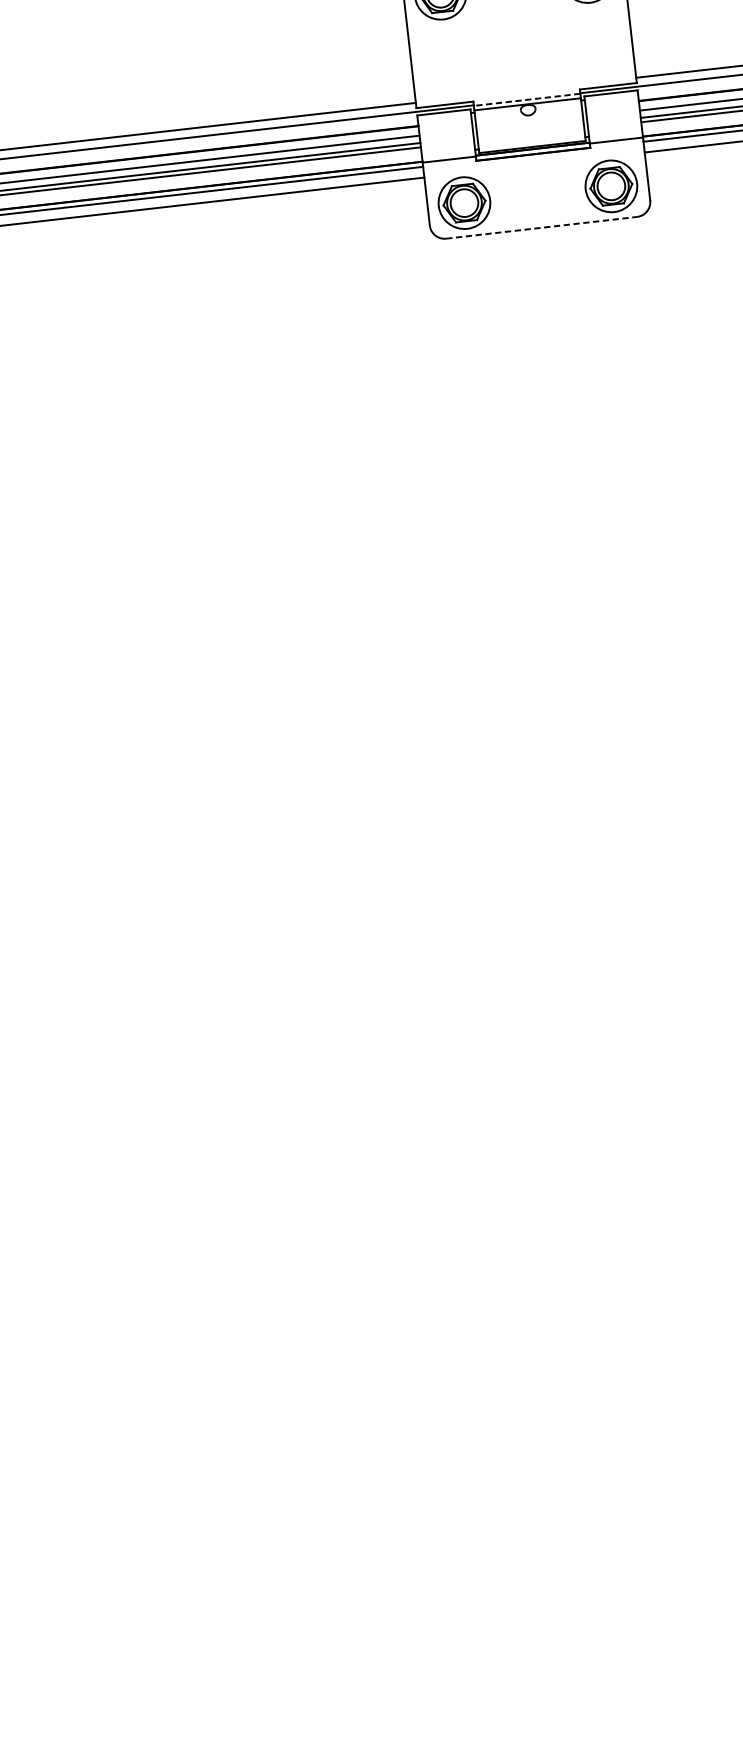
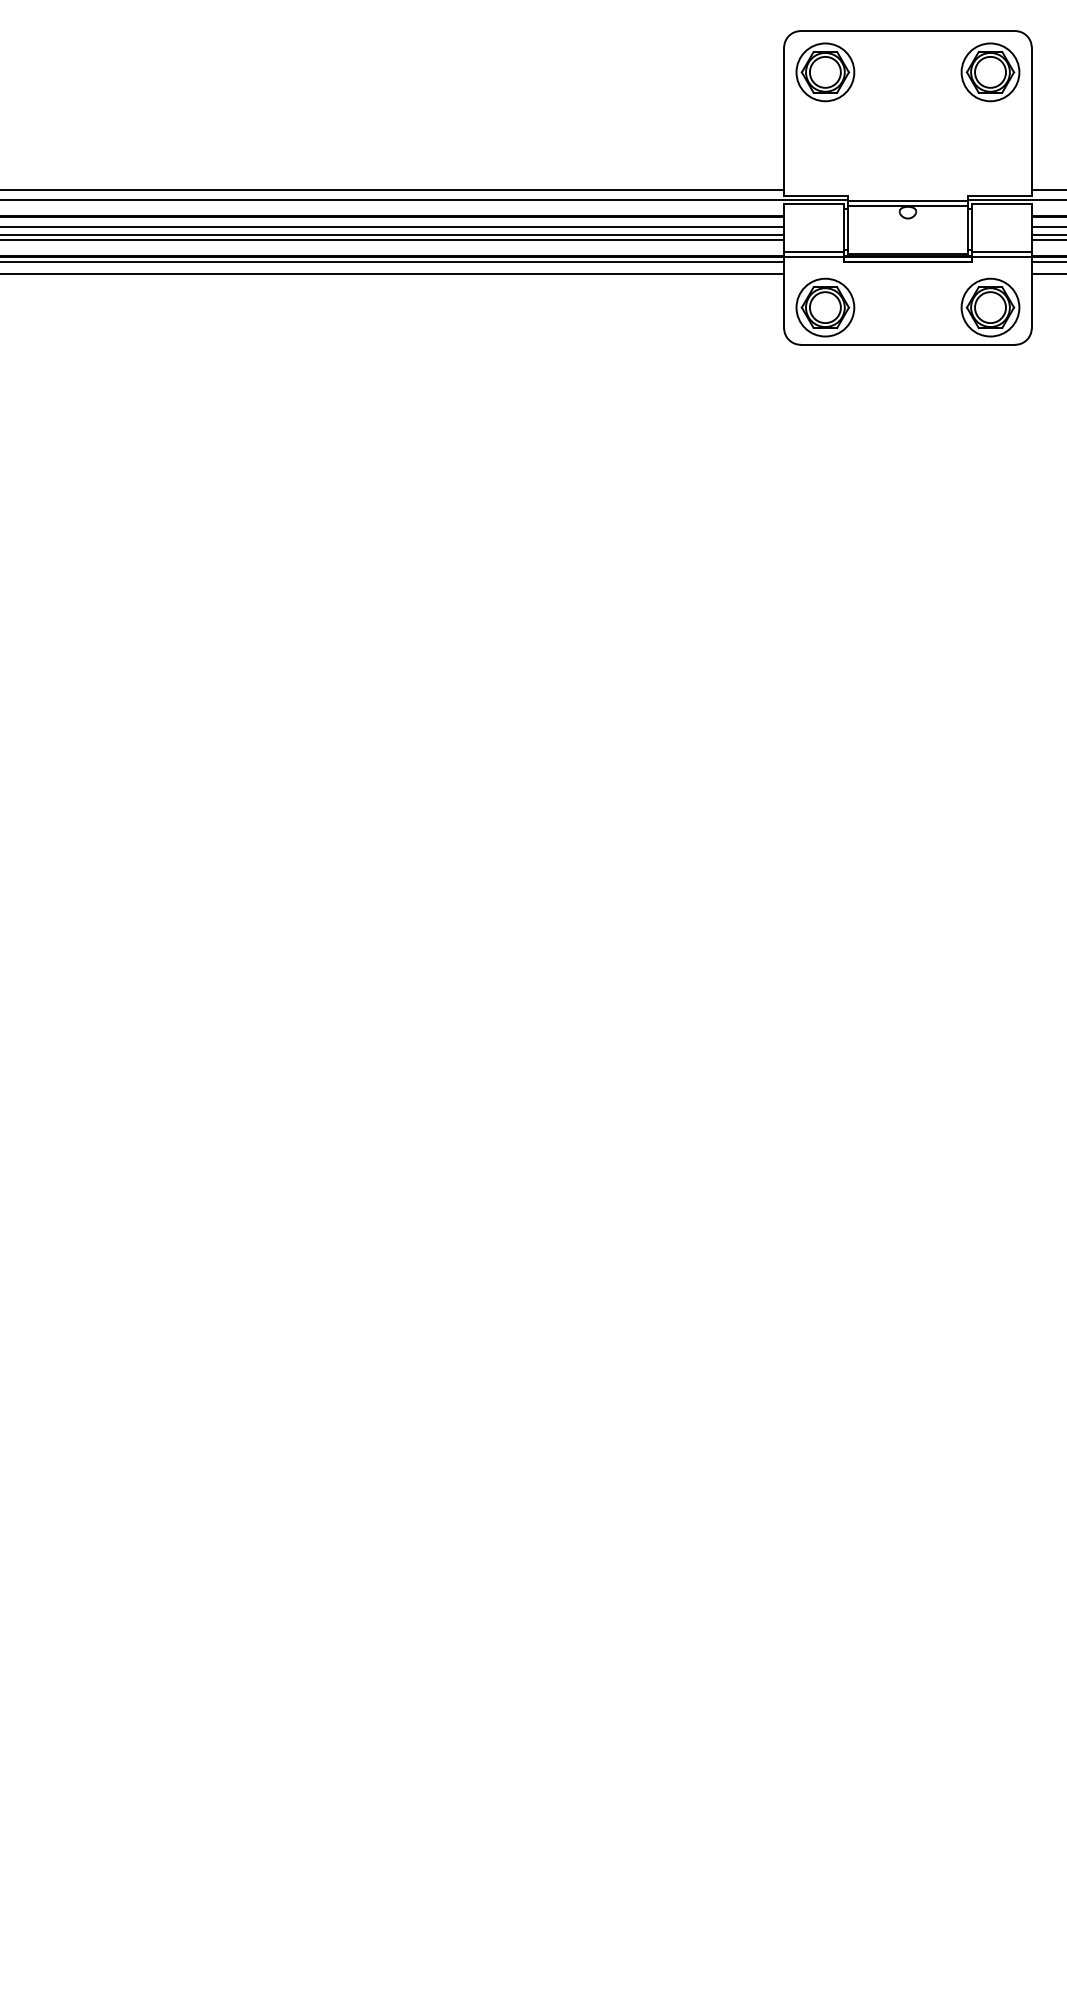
line: (526, 99) -> (907, 200), dashed -> solid
line: (615, 136) -> (1001, 252), added
line: (448, 155) -> (813, 252), added
line: (542, 227) -> (908, 344), dashed -> solid

